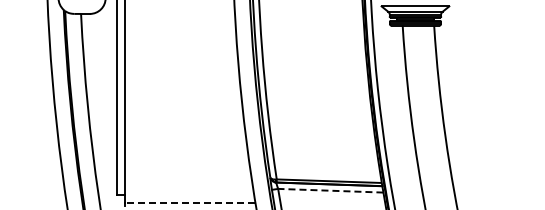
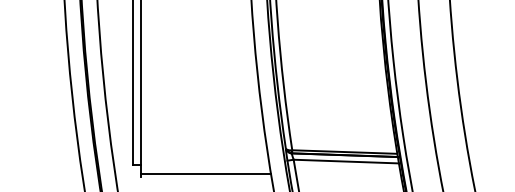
line: (330, 190) -> (346, 161), dashed -> solid
line: (189, 203) -> (205, 174), dashed -> solid

